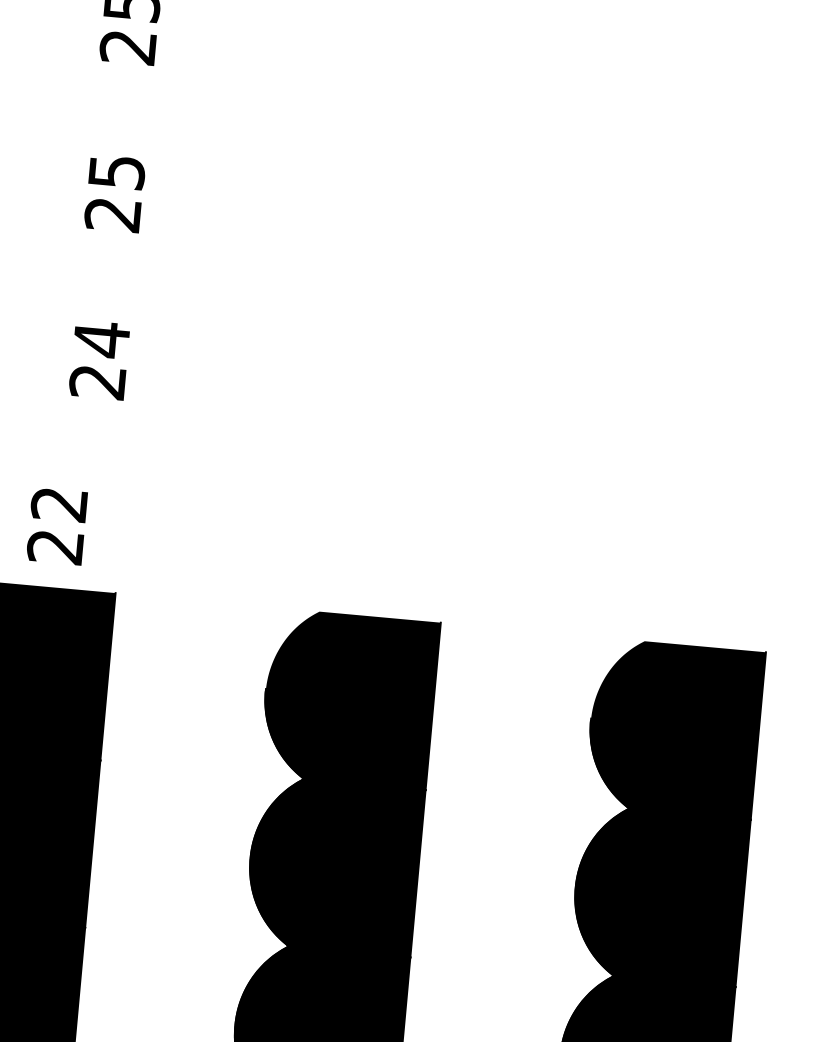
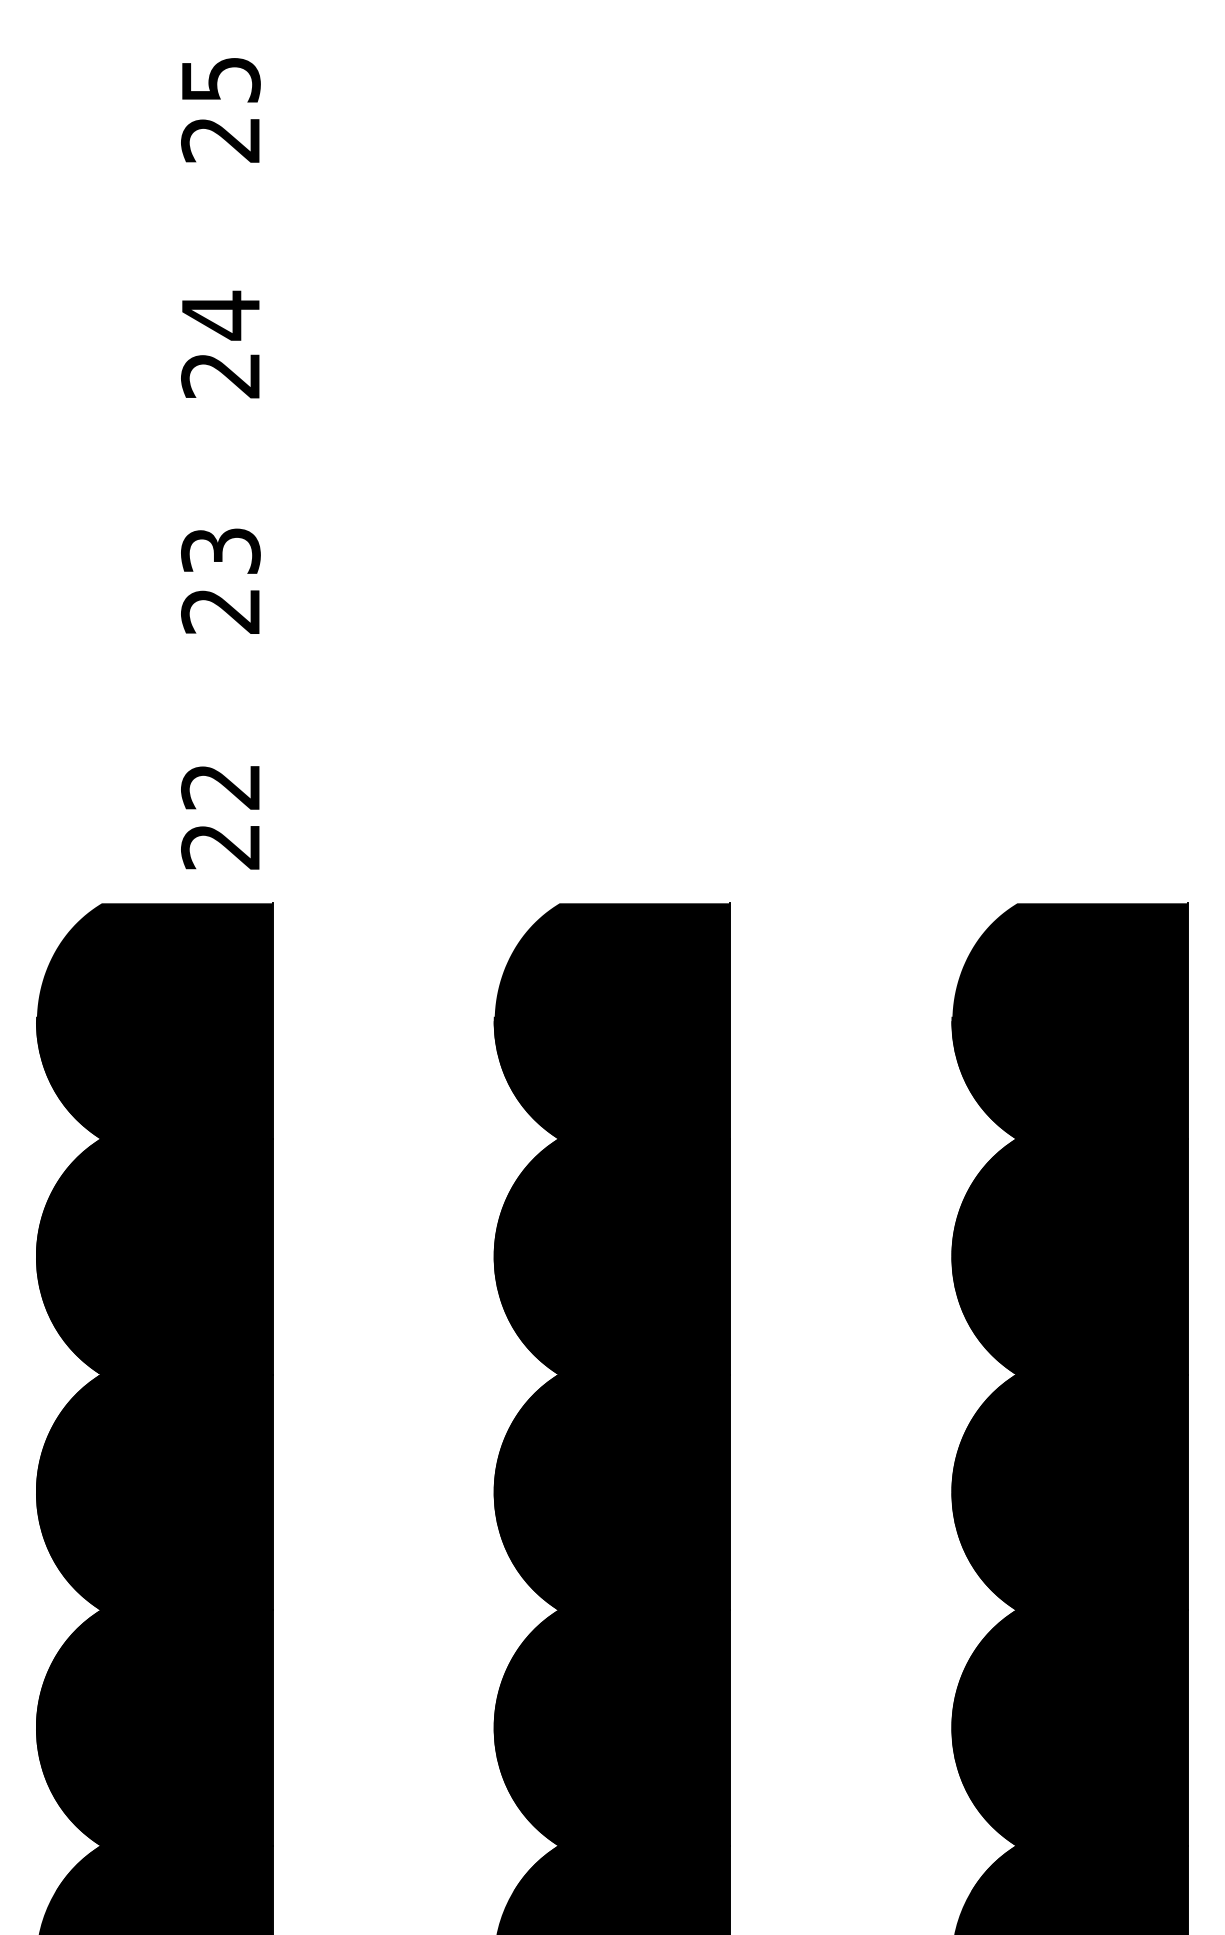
text: (117, 172) -> (221, 315), 25 -> 24
text: (101, 339) -> (220, 551), 24 -> 23
text: (57, 526) -> (220, 817), moved

